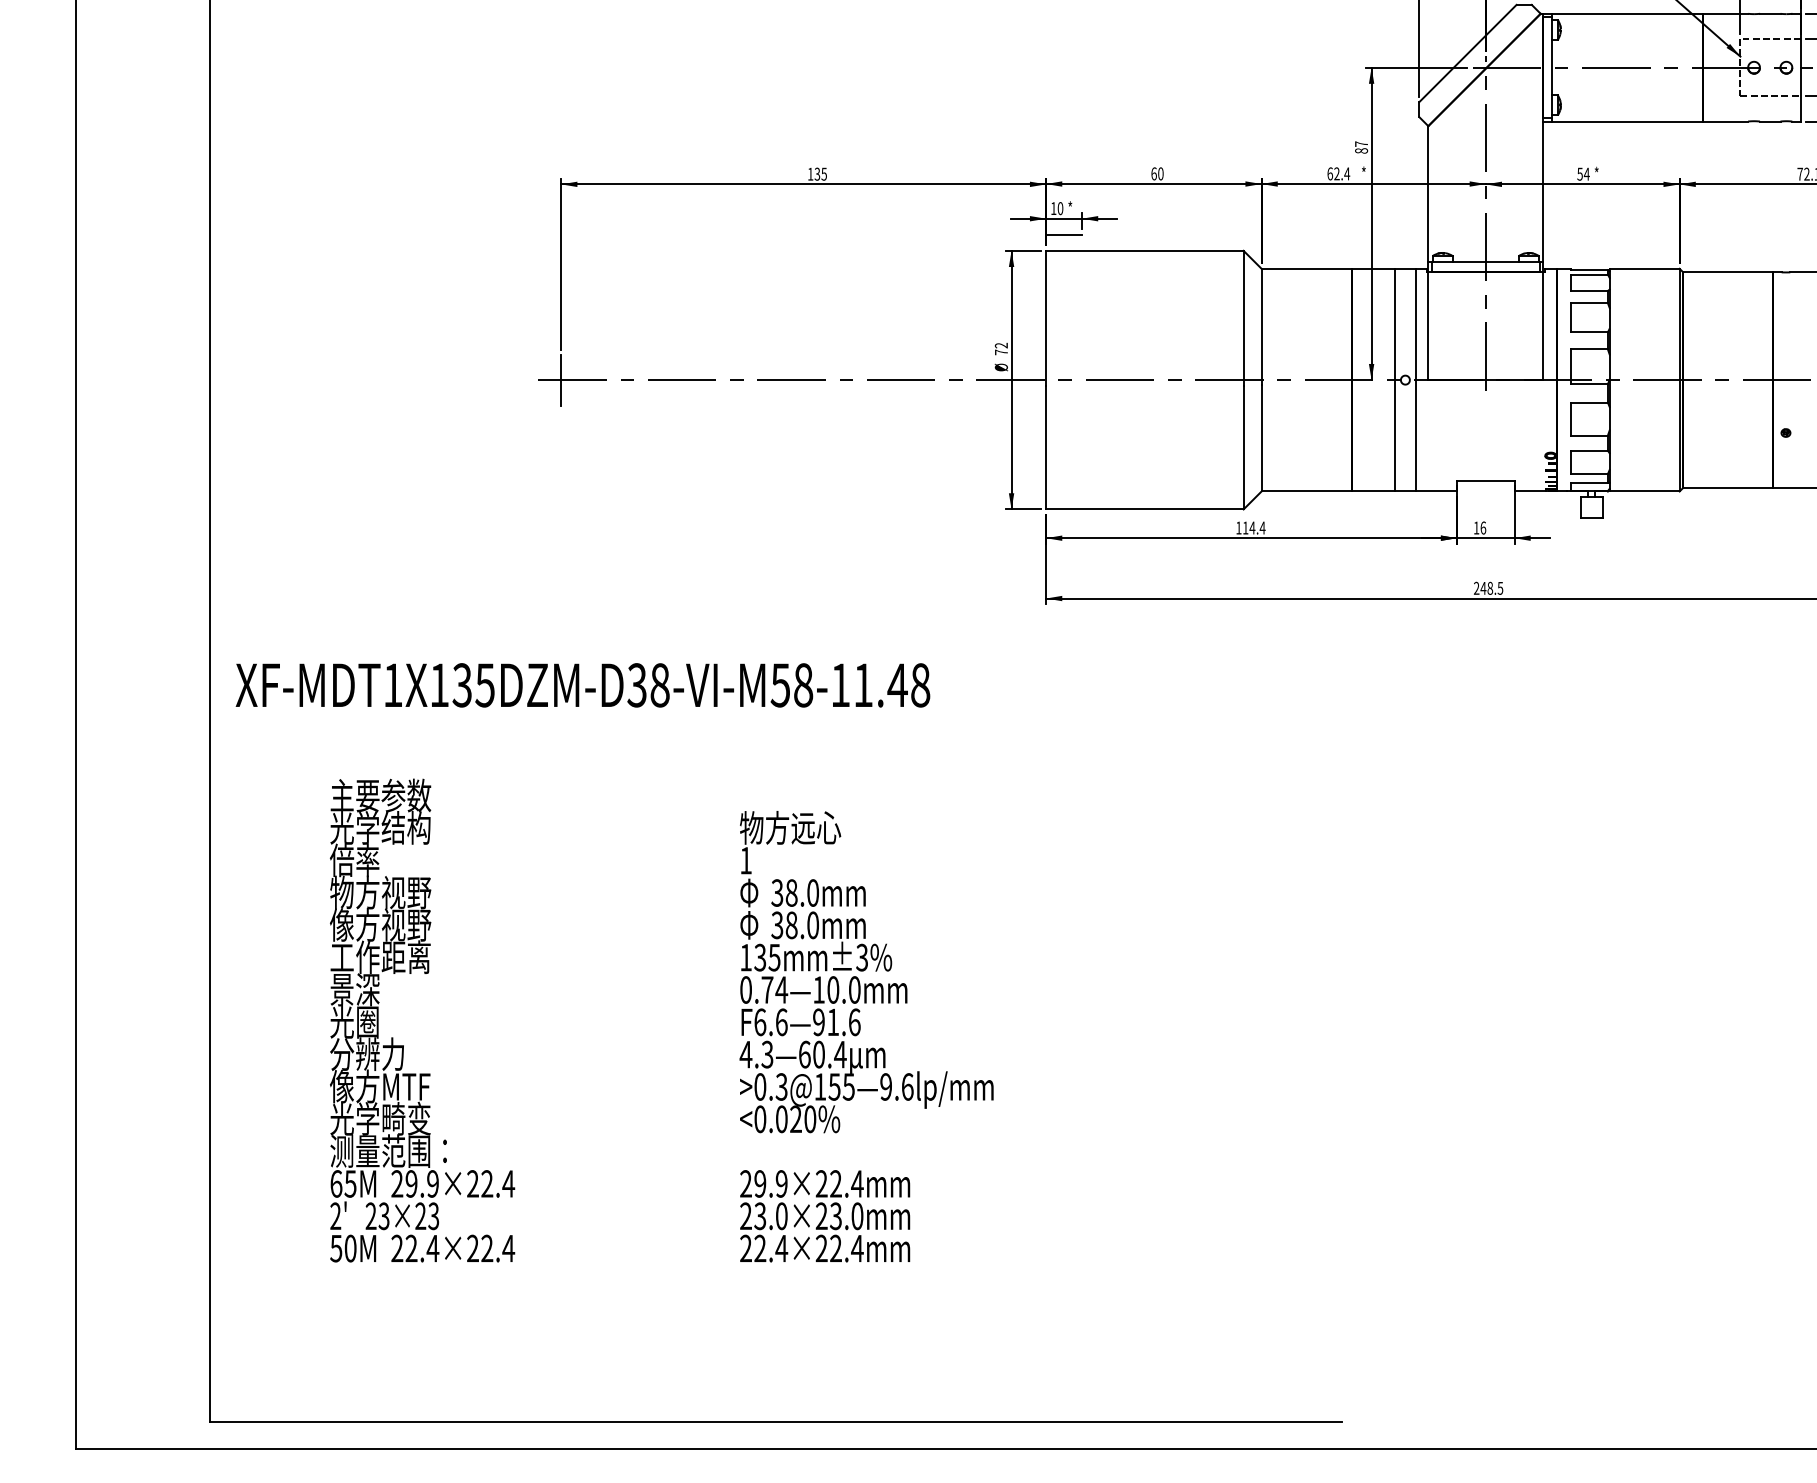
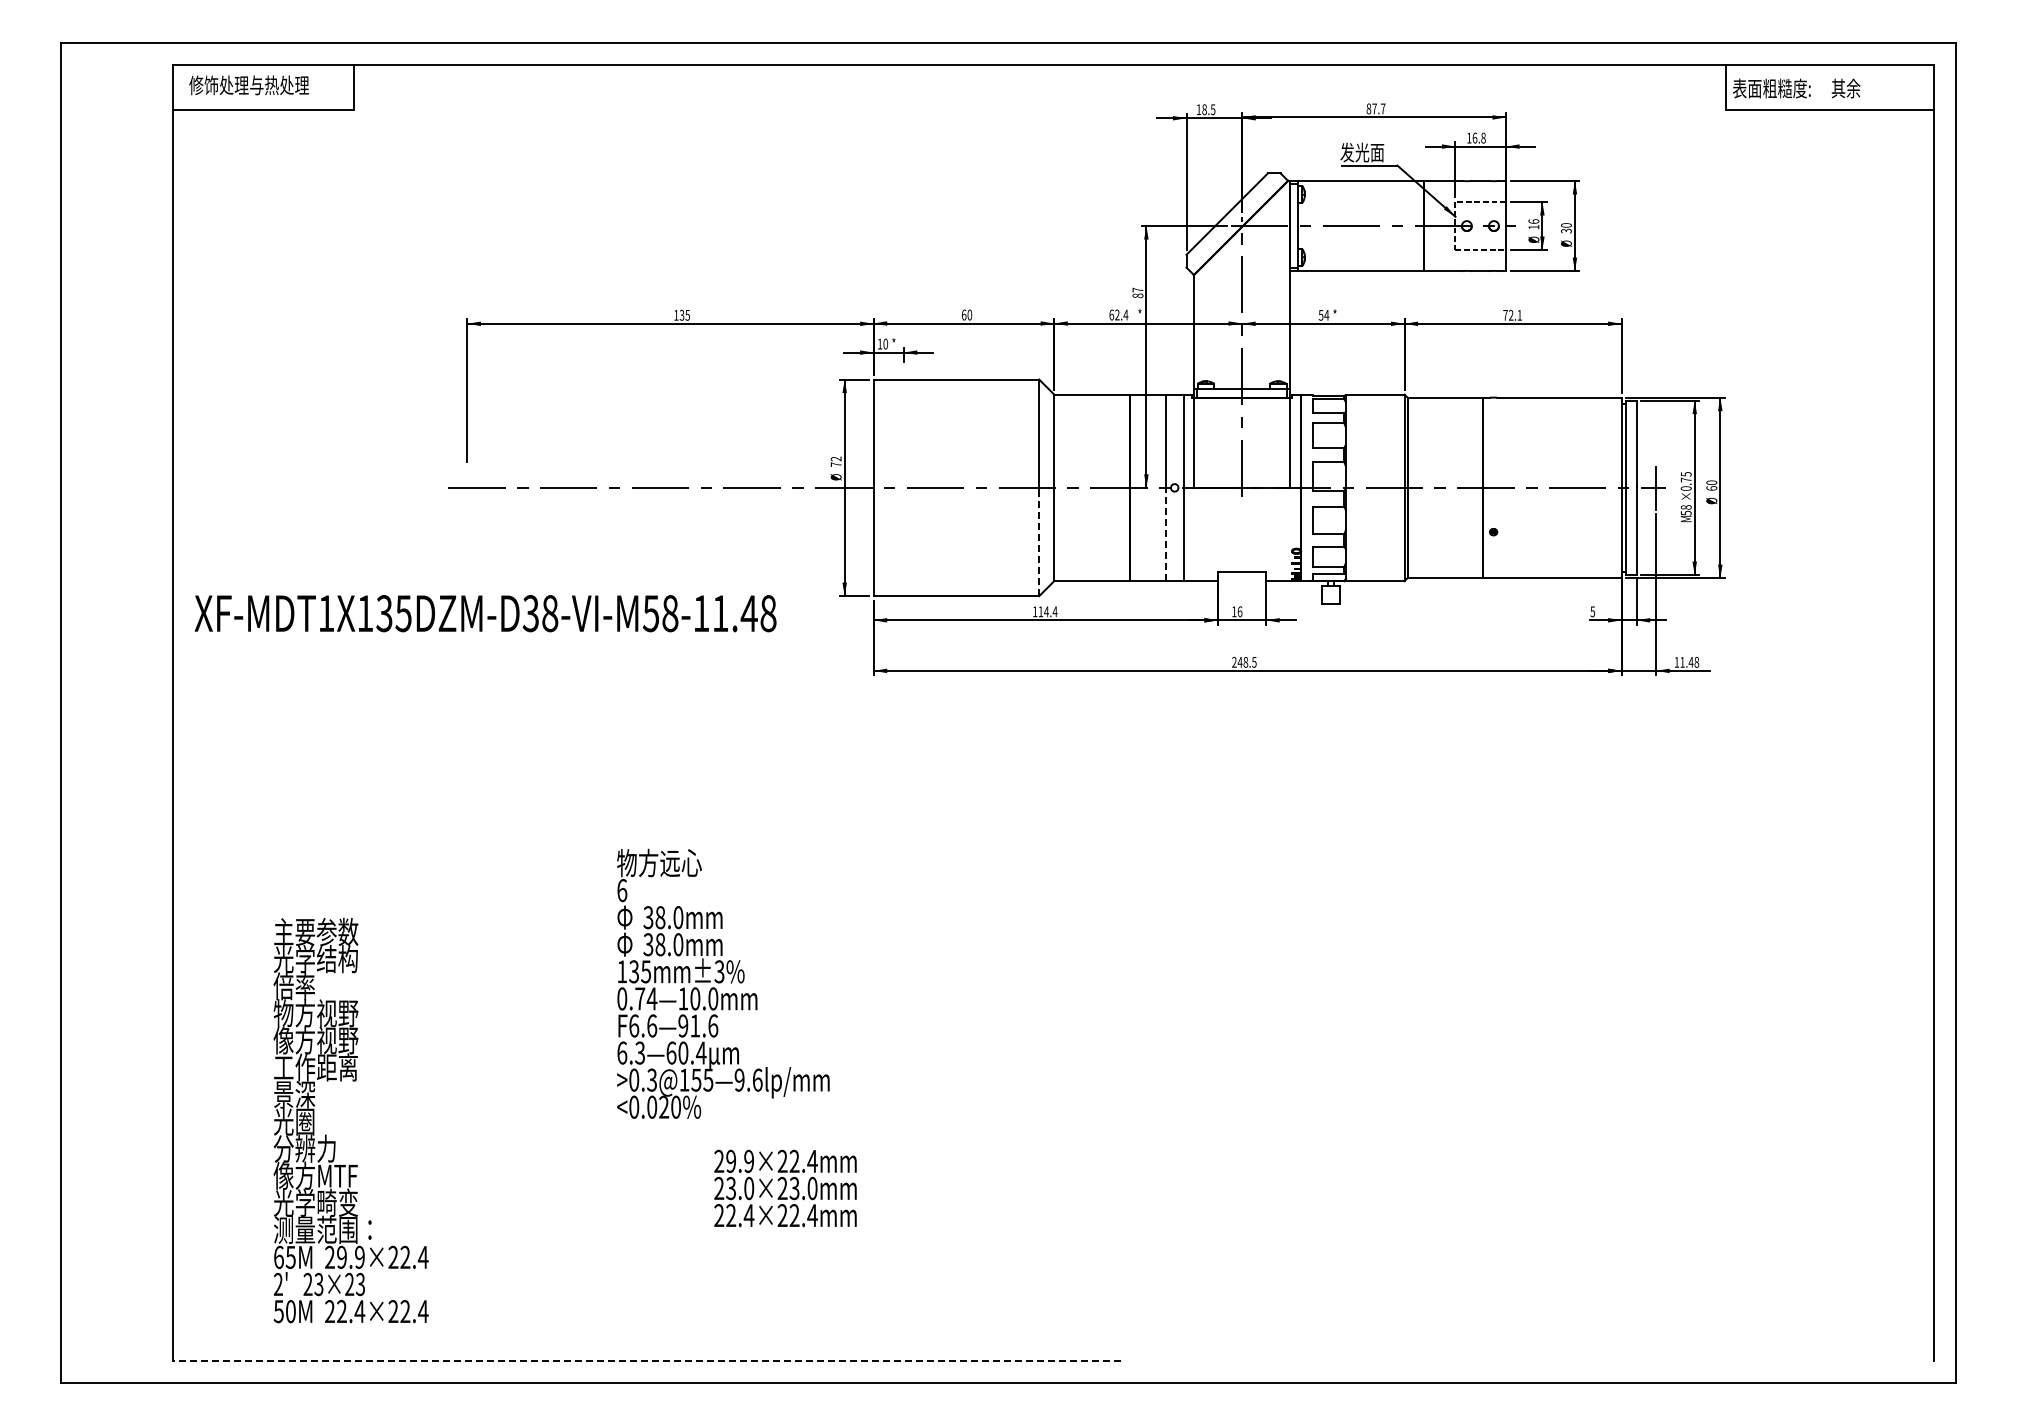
line: (1063, 235) -> (888, 366), removed
line: (561, 379) -> (467, 487), removed
line: (1394, 435) -> (1165, 534), solid -> dashed
line: (1244, 447) -> (1039, 544), solid -> dashed
text: (582, 685) -> (485, 613), moved
text: (746, 860) -> (622, 890), 1 -> 6
text: (421, 1020) -> (350, 1120), moved
text: (745, 1053) -> (621, 1052), 4.3 -> 6.3
text: (825, 1216) -> (785, 1188), moved
line: (776, 1421) -> (647, 1360), solid -> dashed

